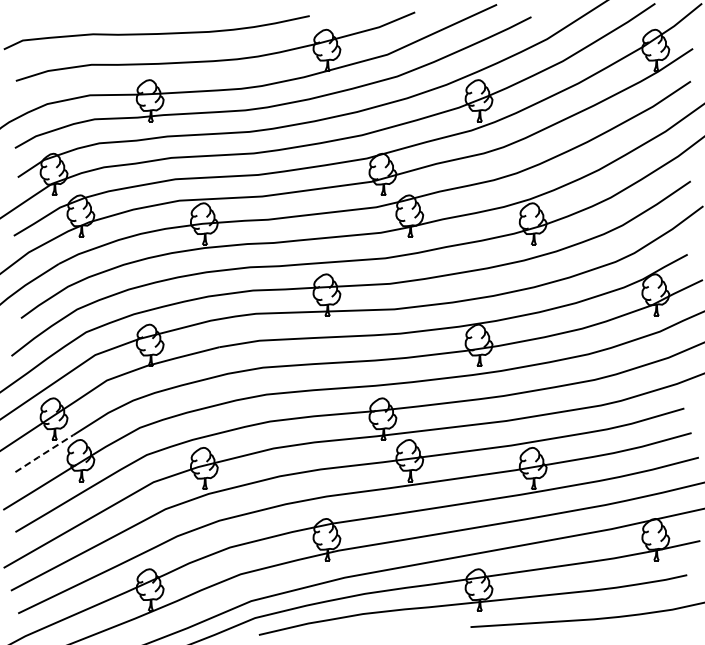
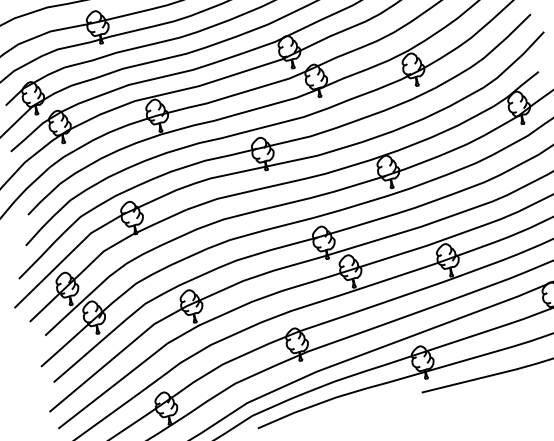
line: (44, 453) -> (65, 317), dashed -> solid

